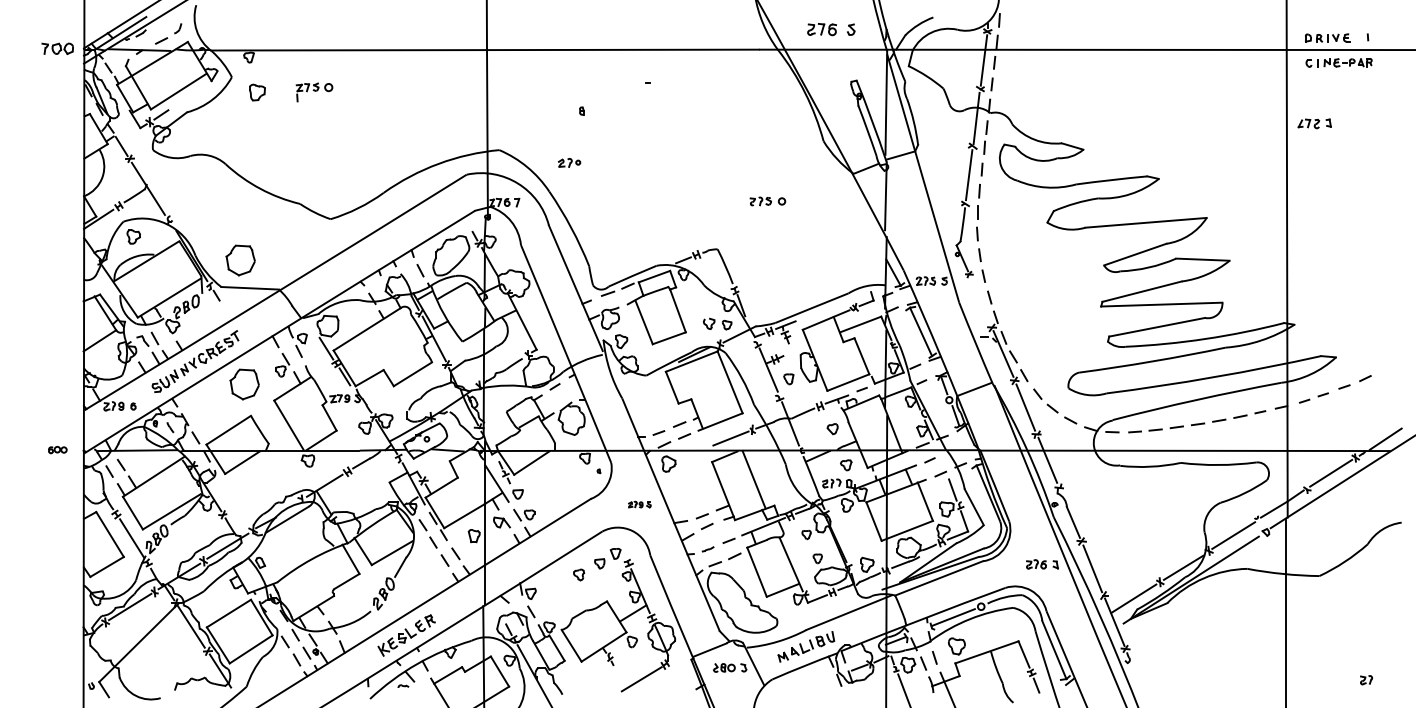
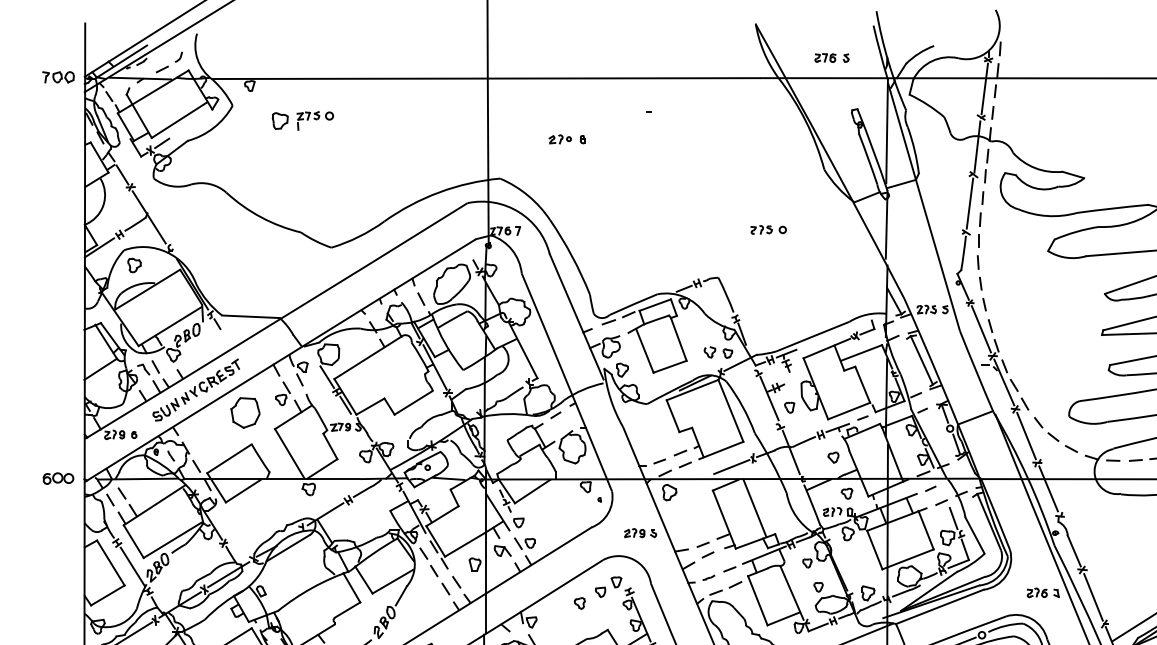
part: (830, 29) -> (831, 57), size x0.71
part: (257, 92) -> (280, 120), moved
part: (569, 162) -> (560, 138), moved
part: (240, 260) -> (241, 288), removed
line: (980, 300) -> (981, 328), added
part: (57, 449) -> (58, 477), size x1.67
part: (639, 504) -> (640, 532), size x1.43

